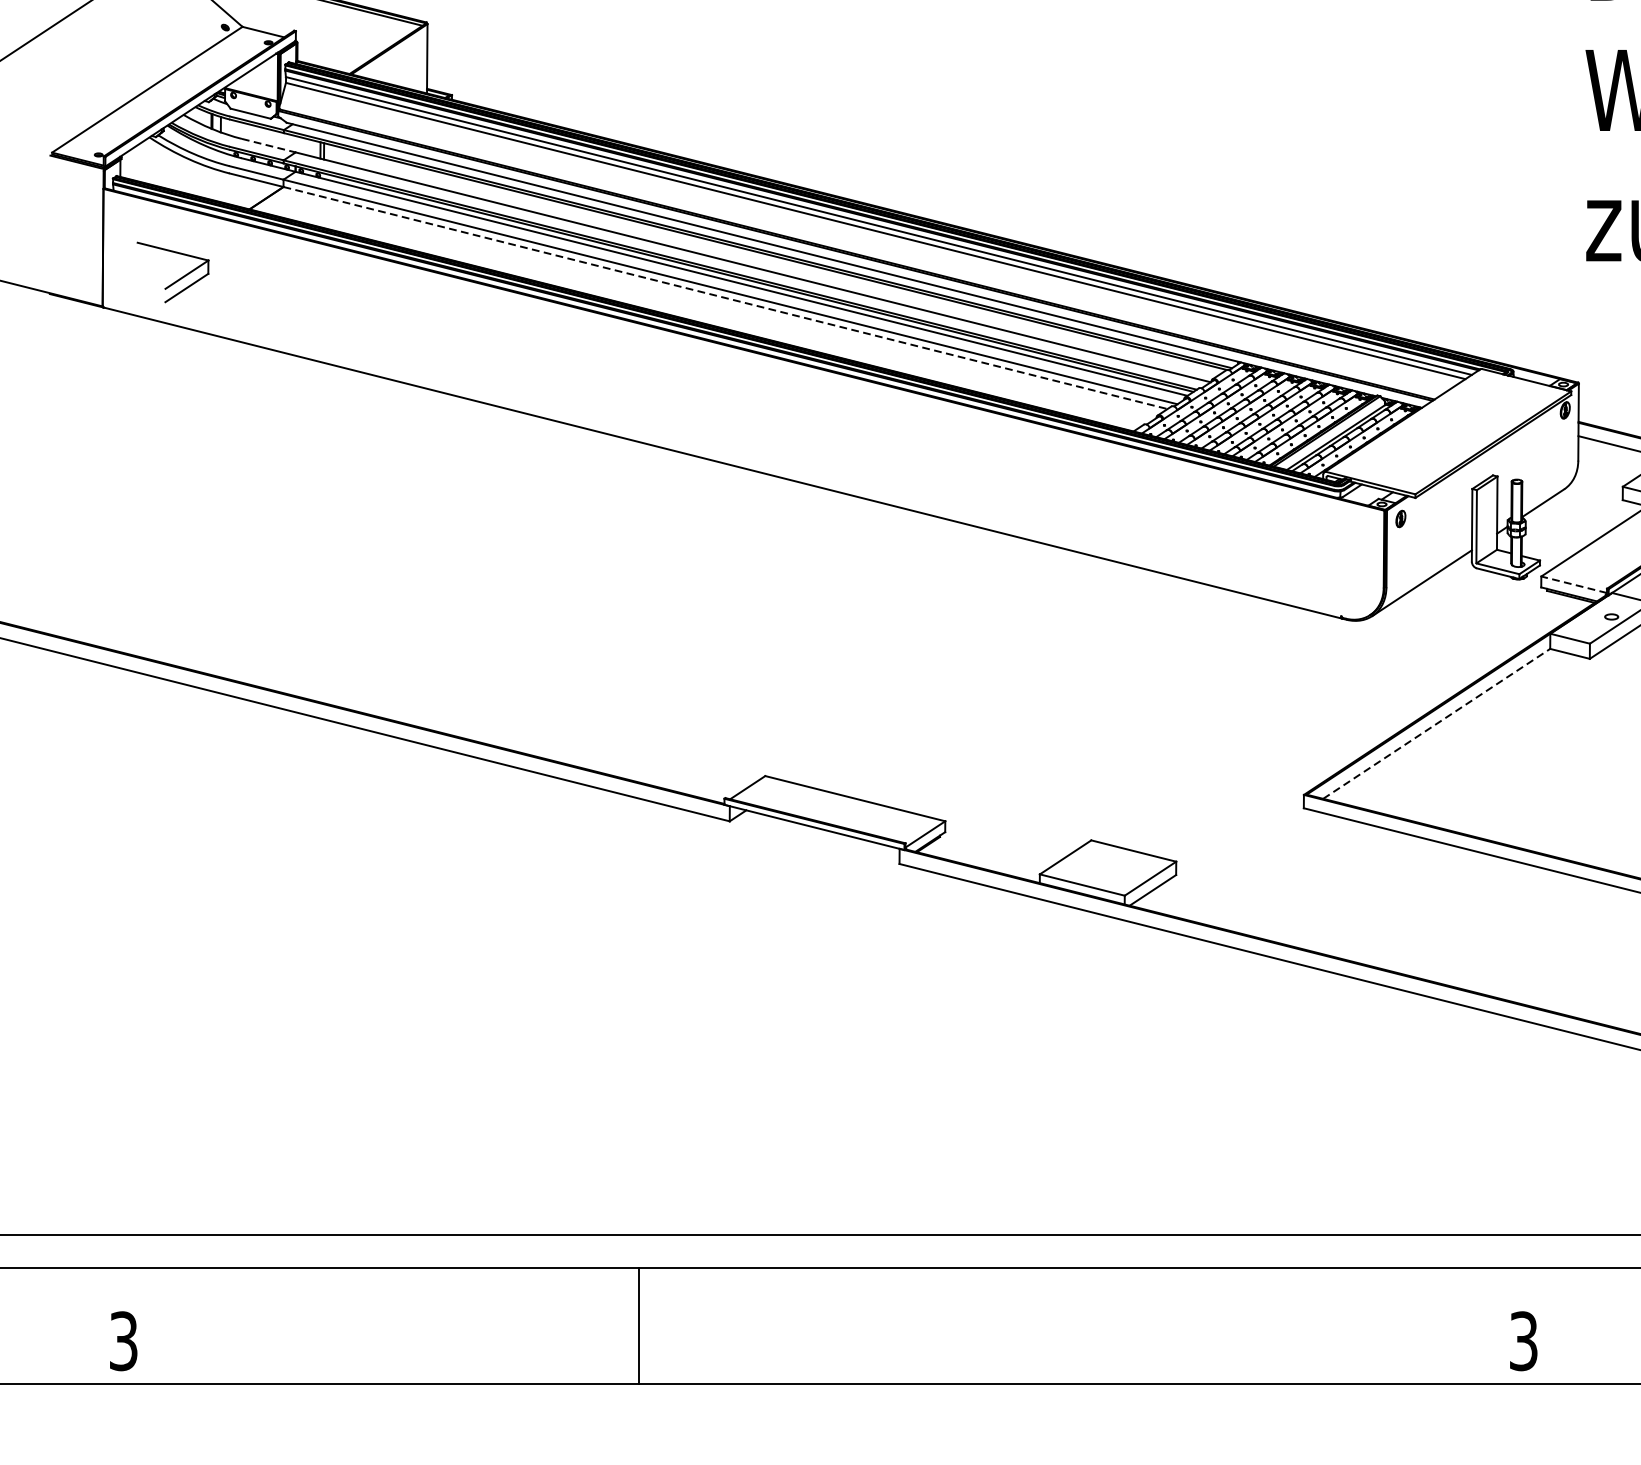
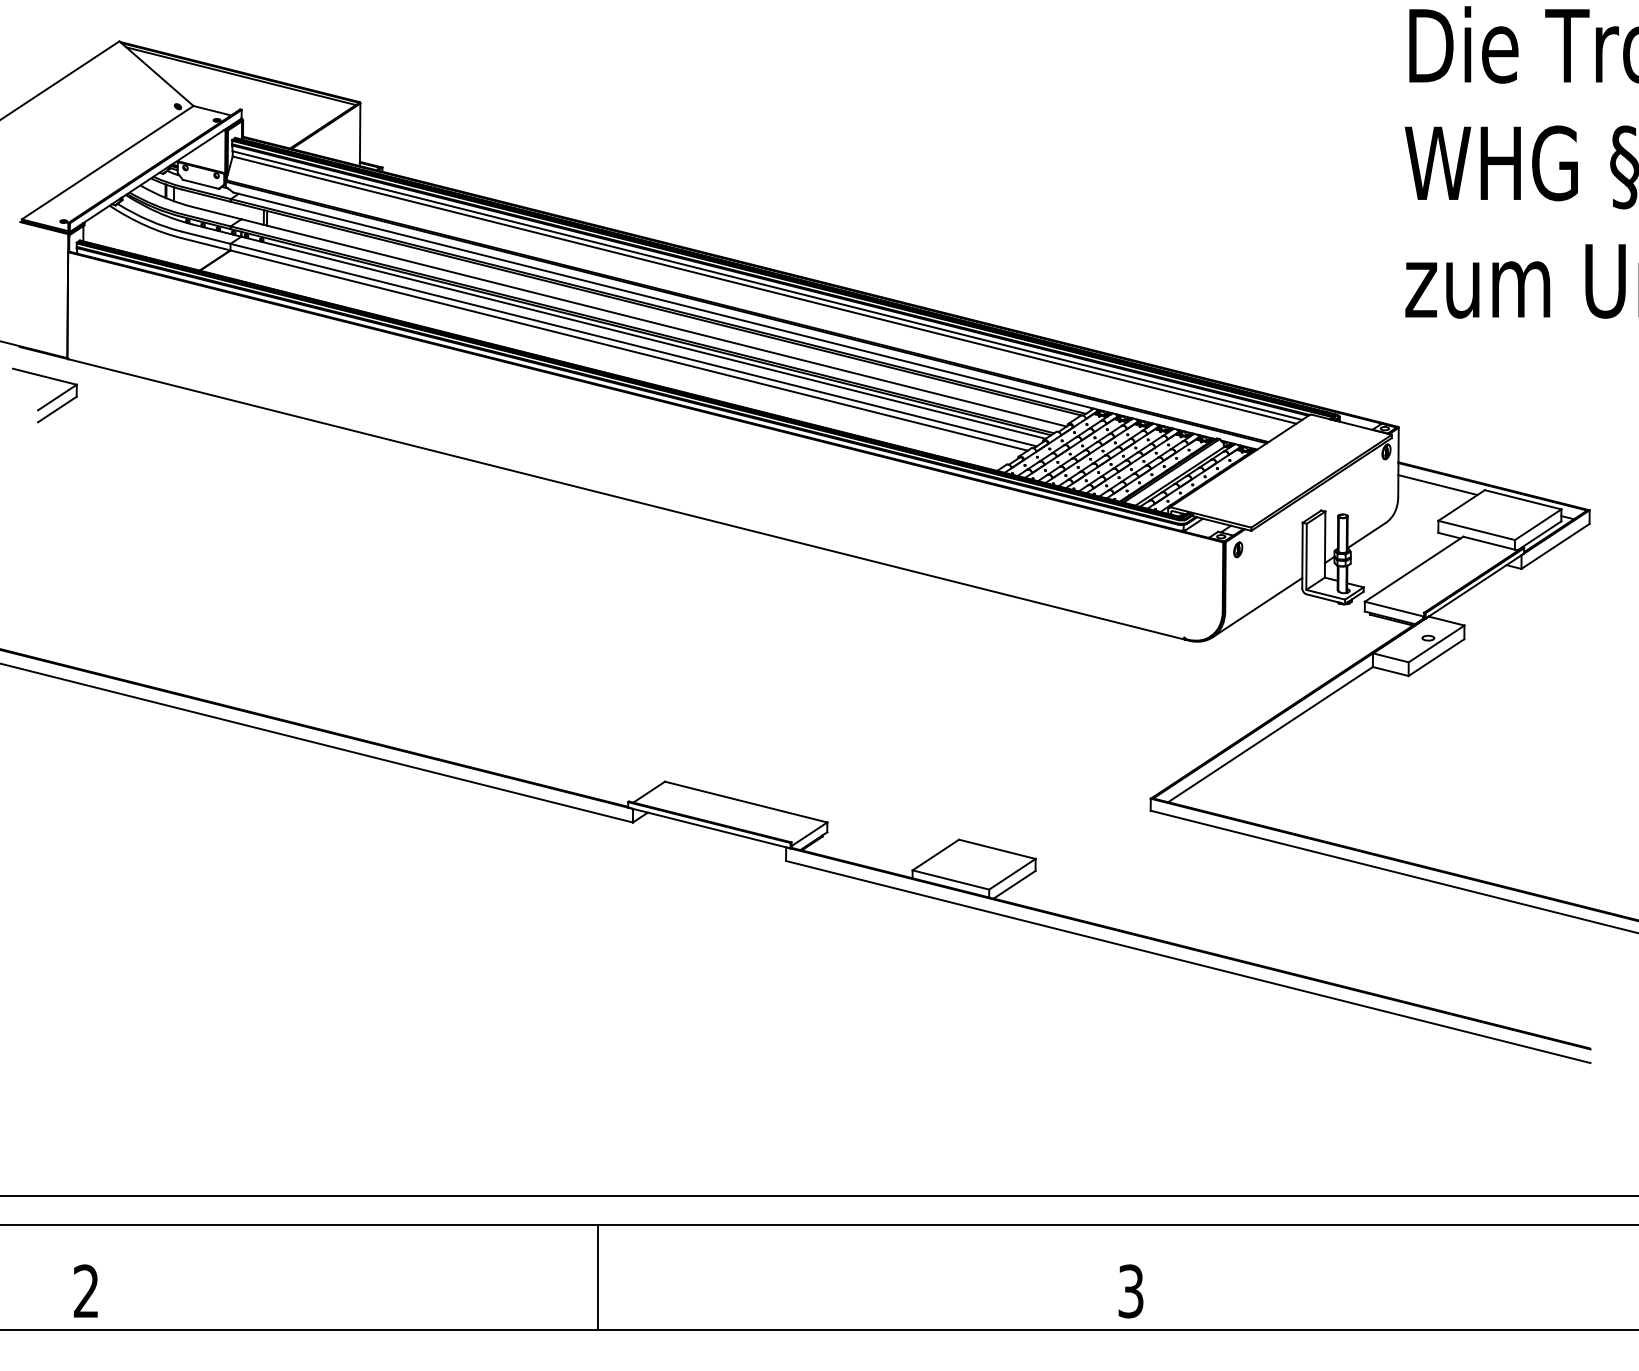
line: (269, 146) -> (217, 213), dashed -> solid
part: (178, 279) -> (49, 401), moved
line: (725, 297) -> (629, 350), dashed -> solid
line: (1574, 585) -> (1394, 609), dashed -> solid
line: (1436, 723) -> (1270, 734), dashed -> solid
line: (639, 1325) -> (598, 1277), moved
text: (122, 1341) -> (85, 1291), 3 -> 2
text: (1523, 1341) -> (1130, 1291), moved

